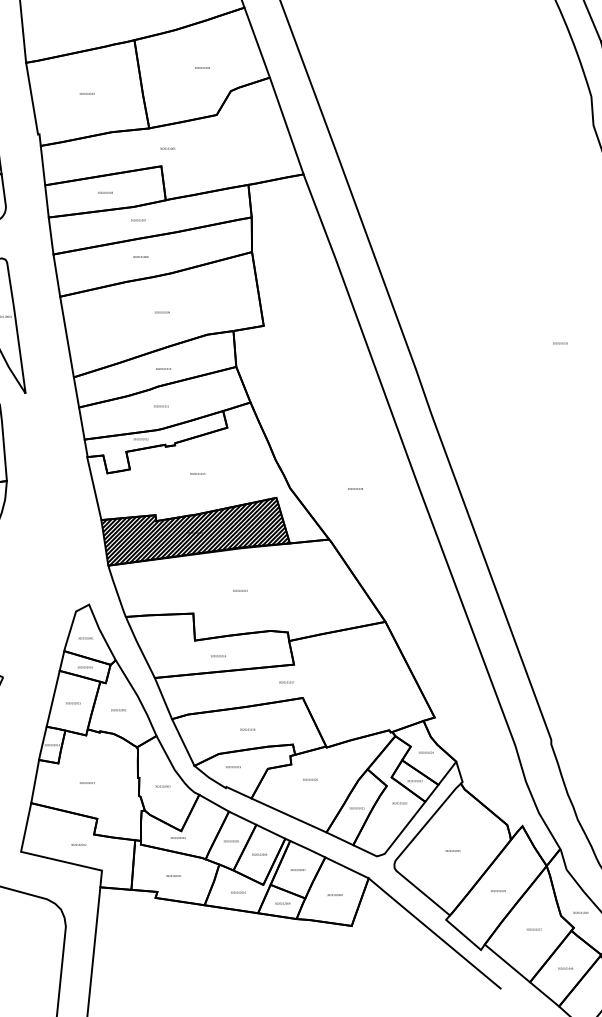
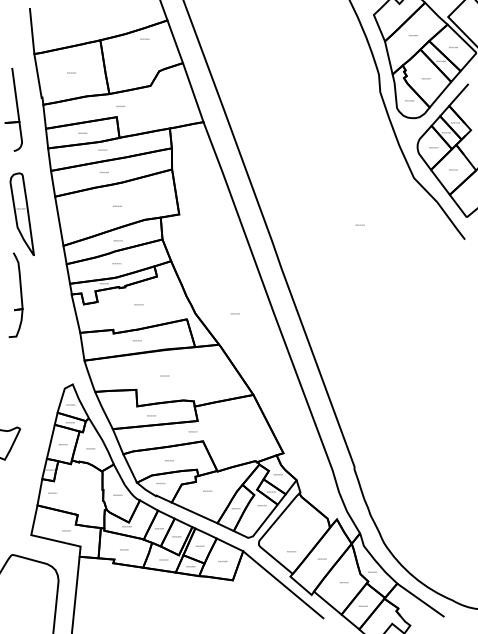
text: (201, 66) -> (144, 38), moved
hatch: (195, 530) -> (137, 339), removed
text: (87, 781) -> (52, 492), moved
text: (452, 850) -> (291, 551), moved

